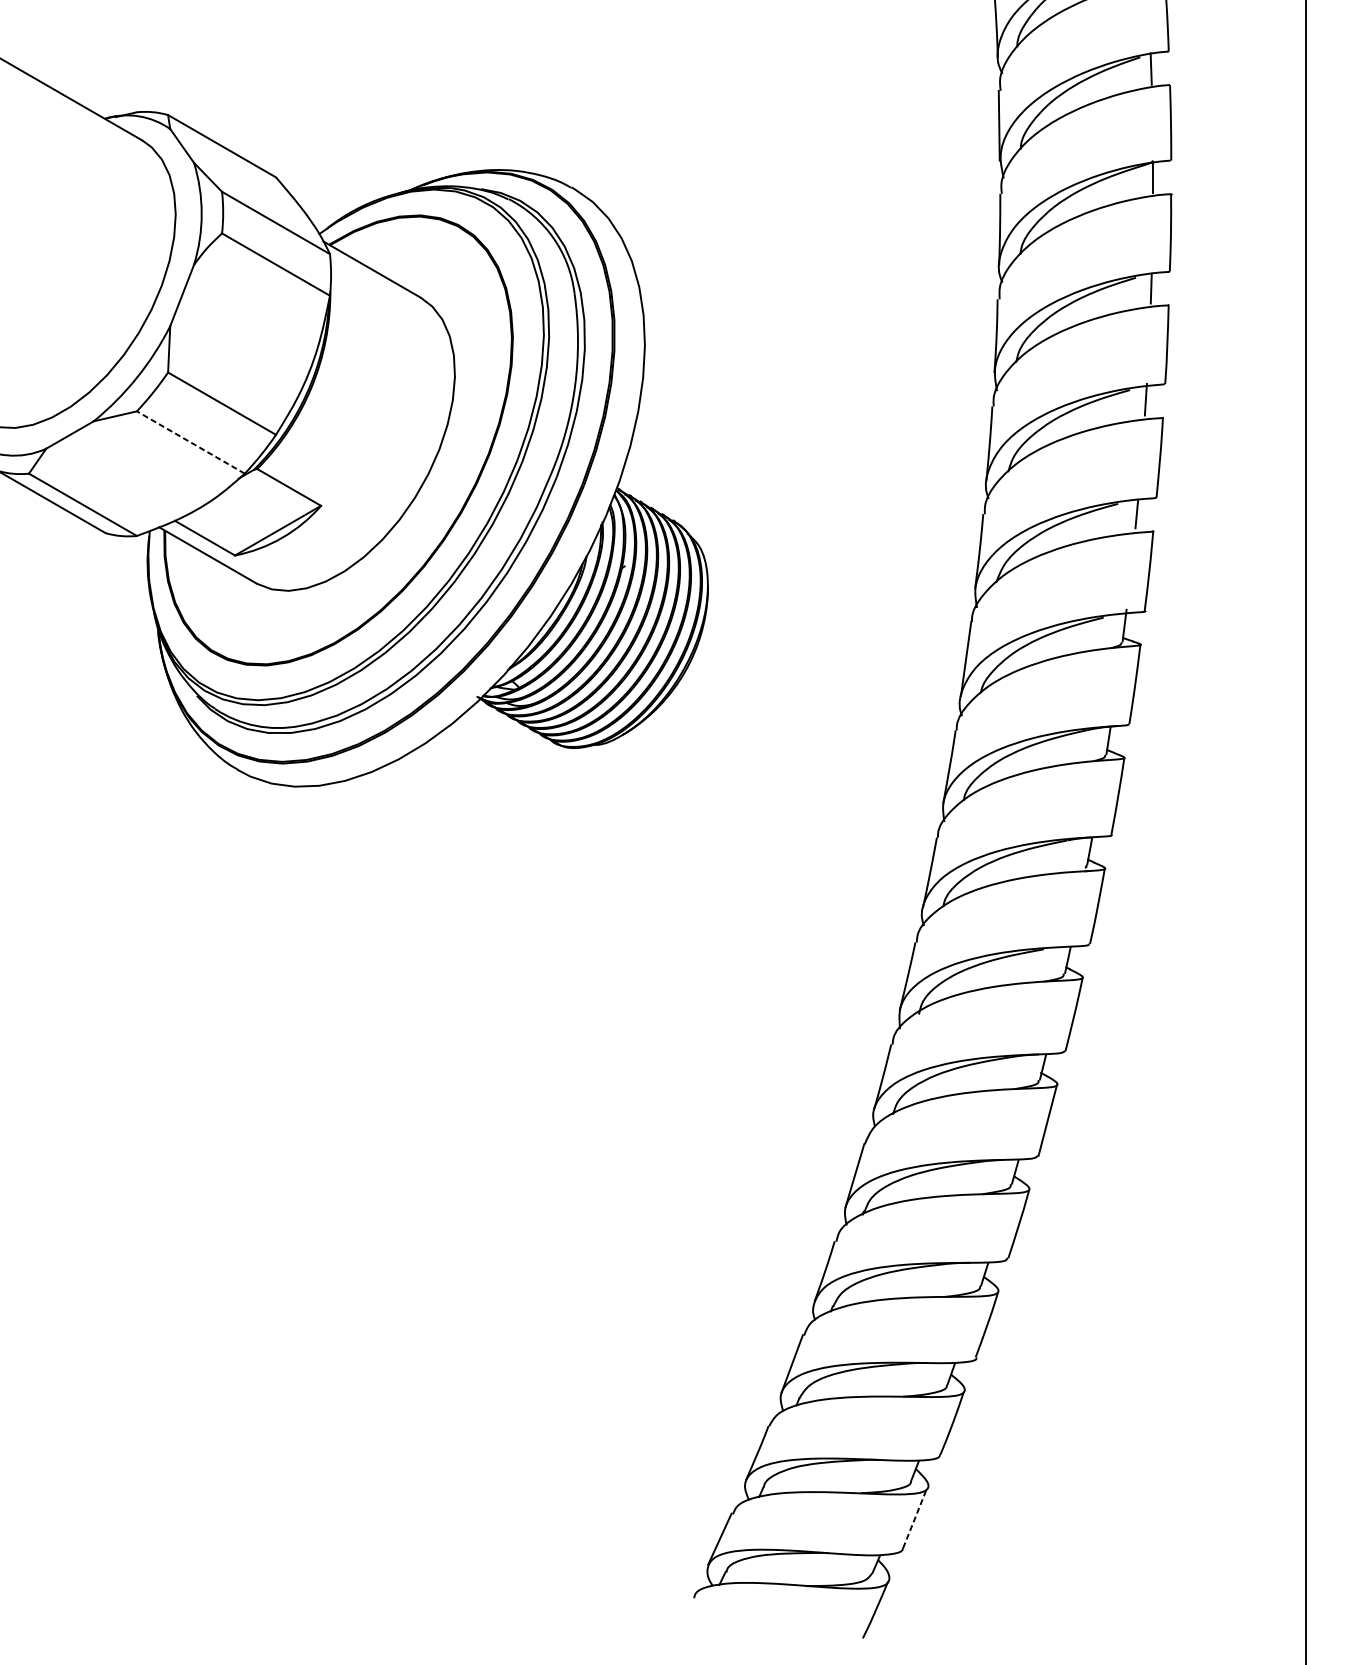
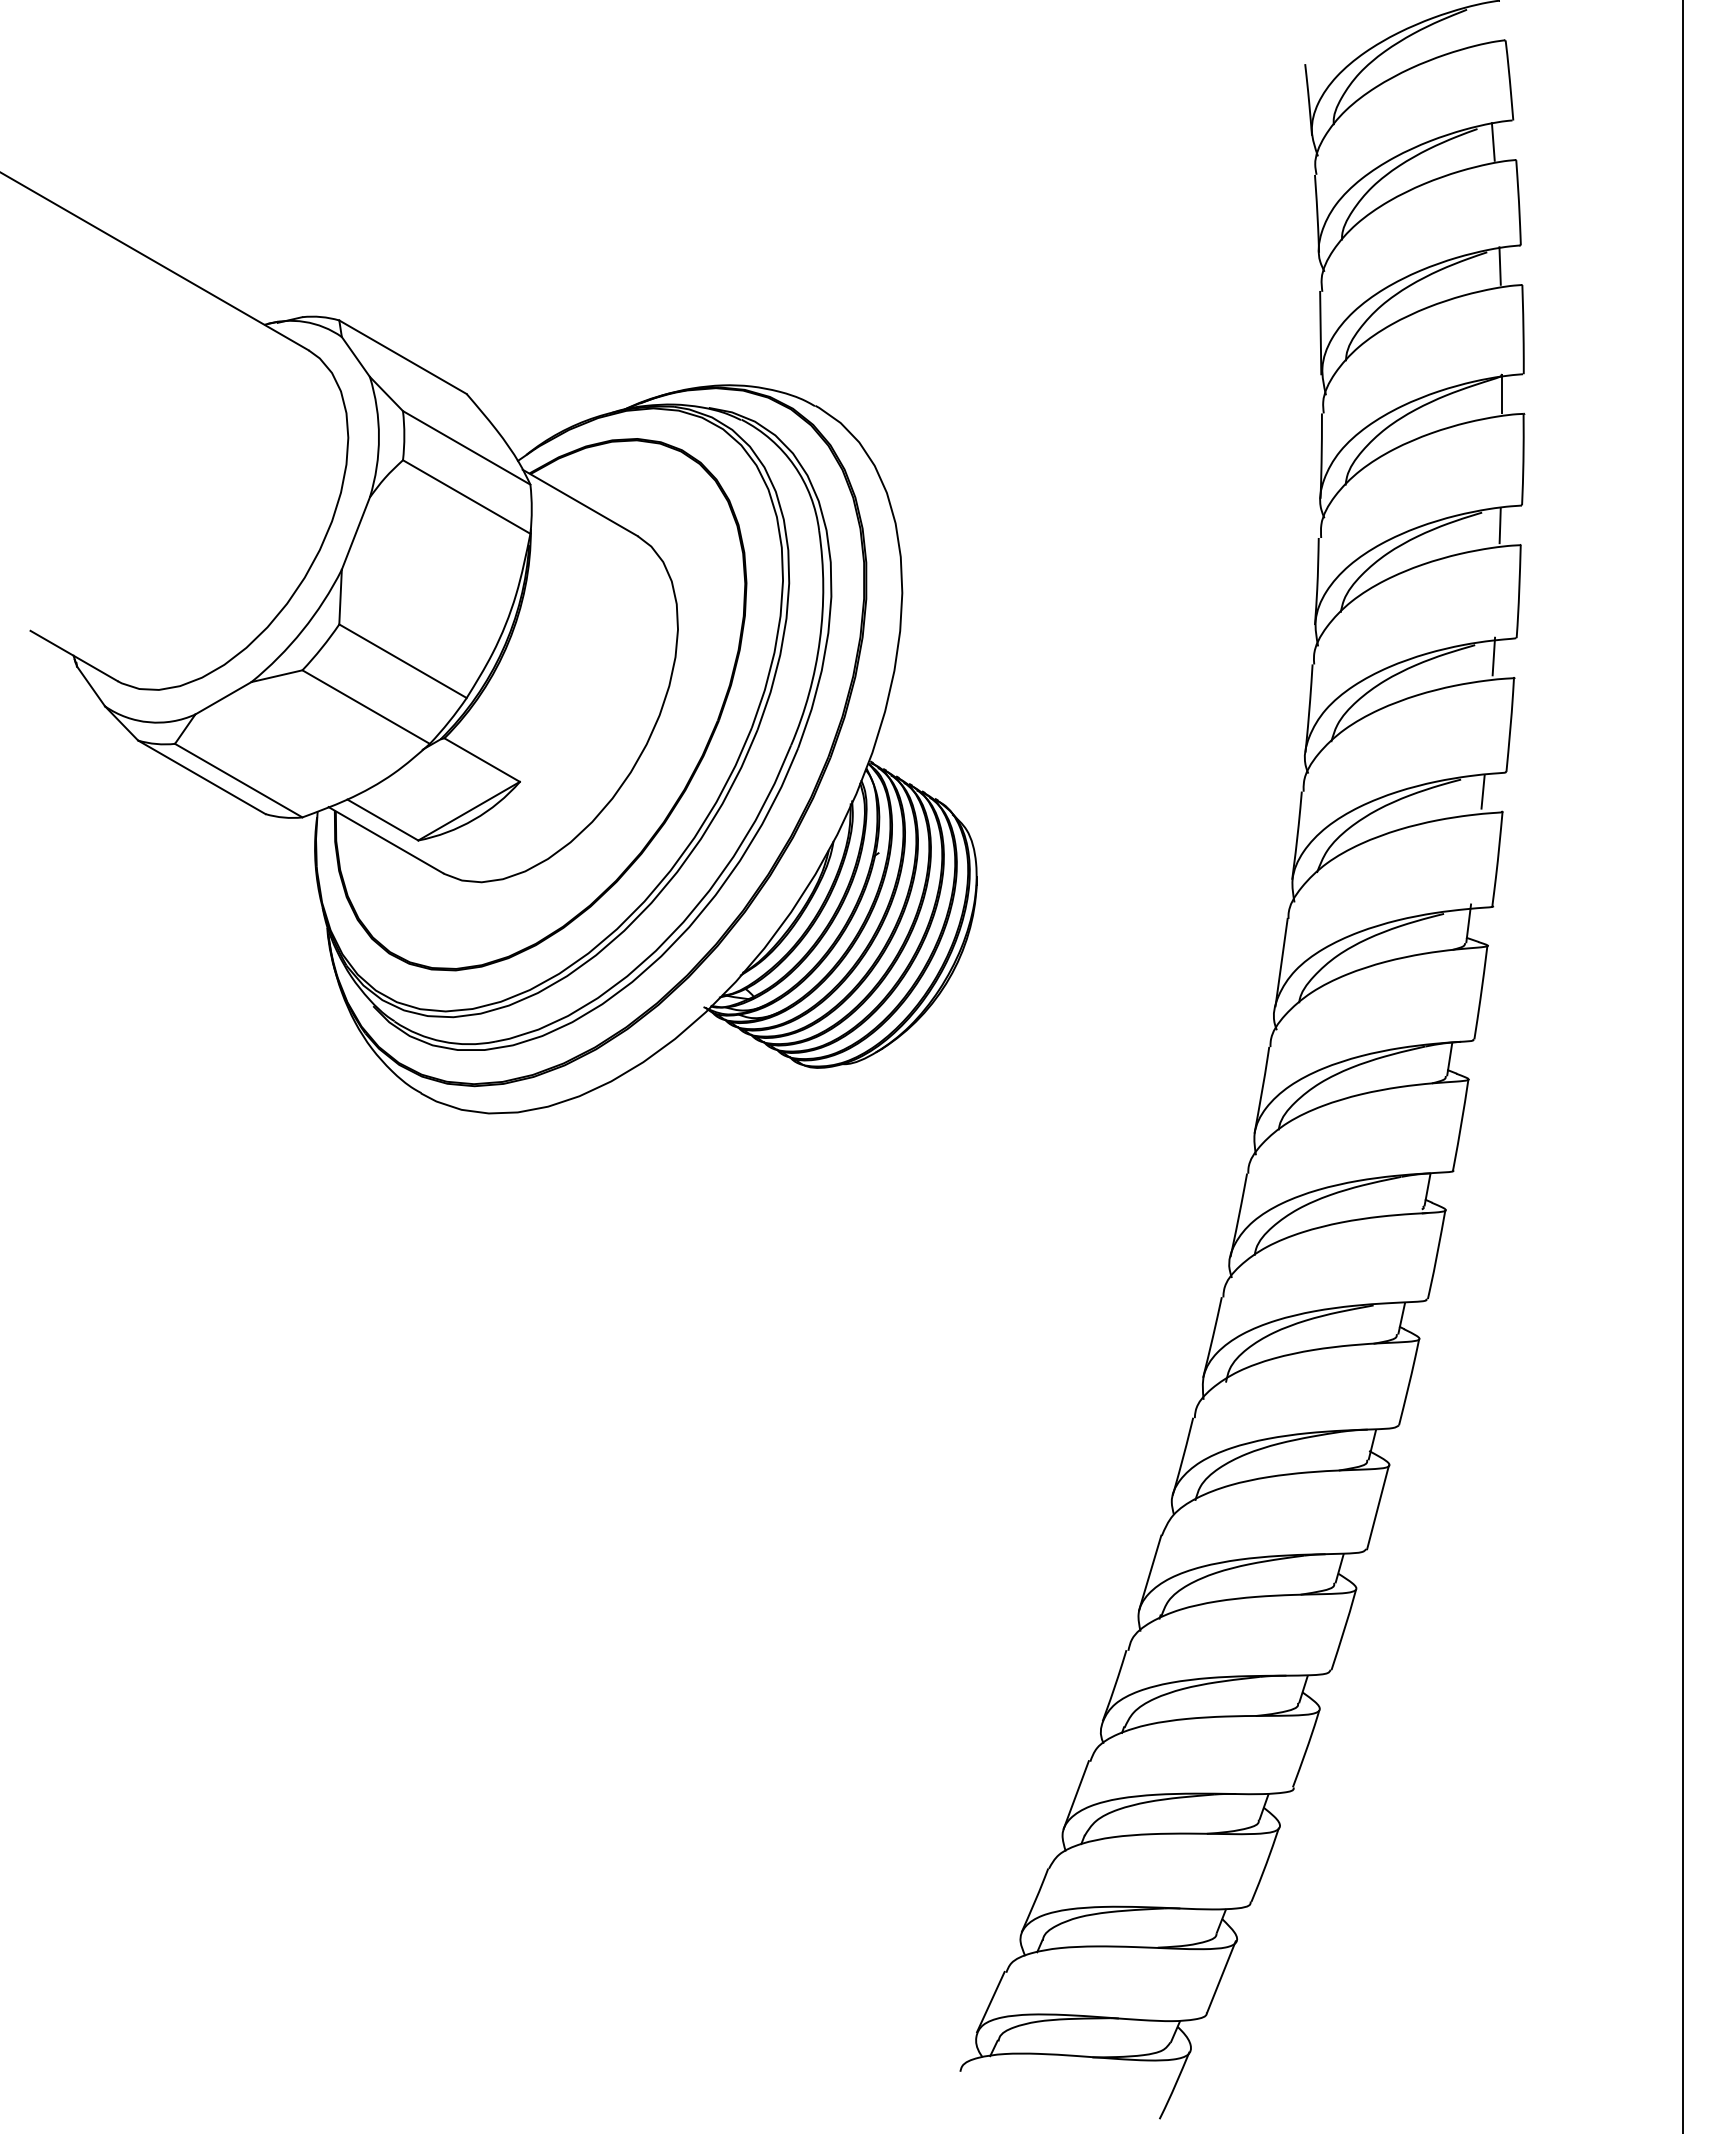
line: (191, 442) -> (366, 707), dashed -> solid
line: (915, 1517) -> (1221, 1976), dashed -> solid

